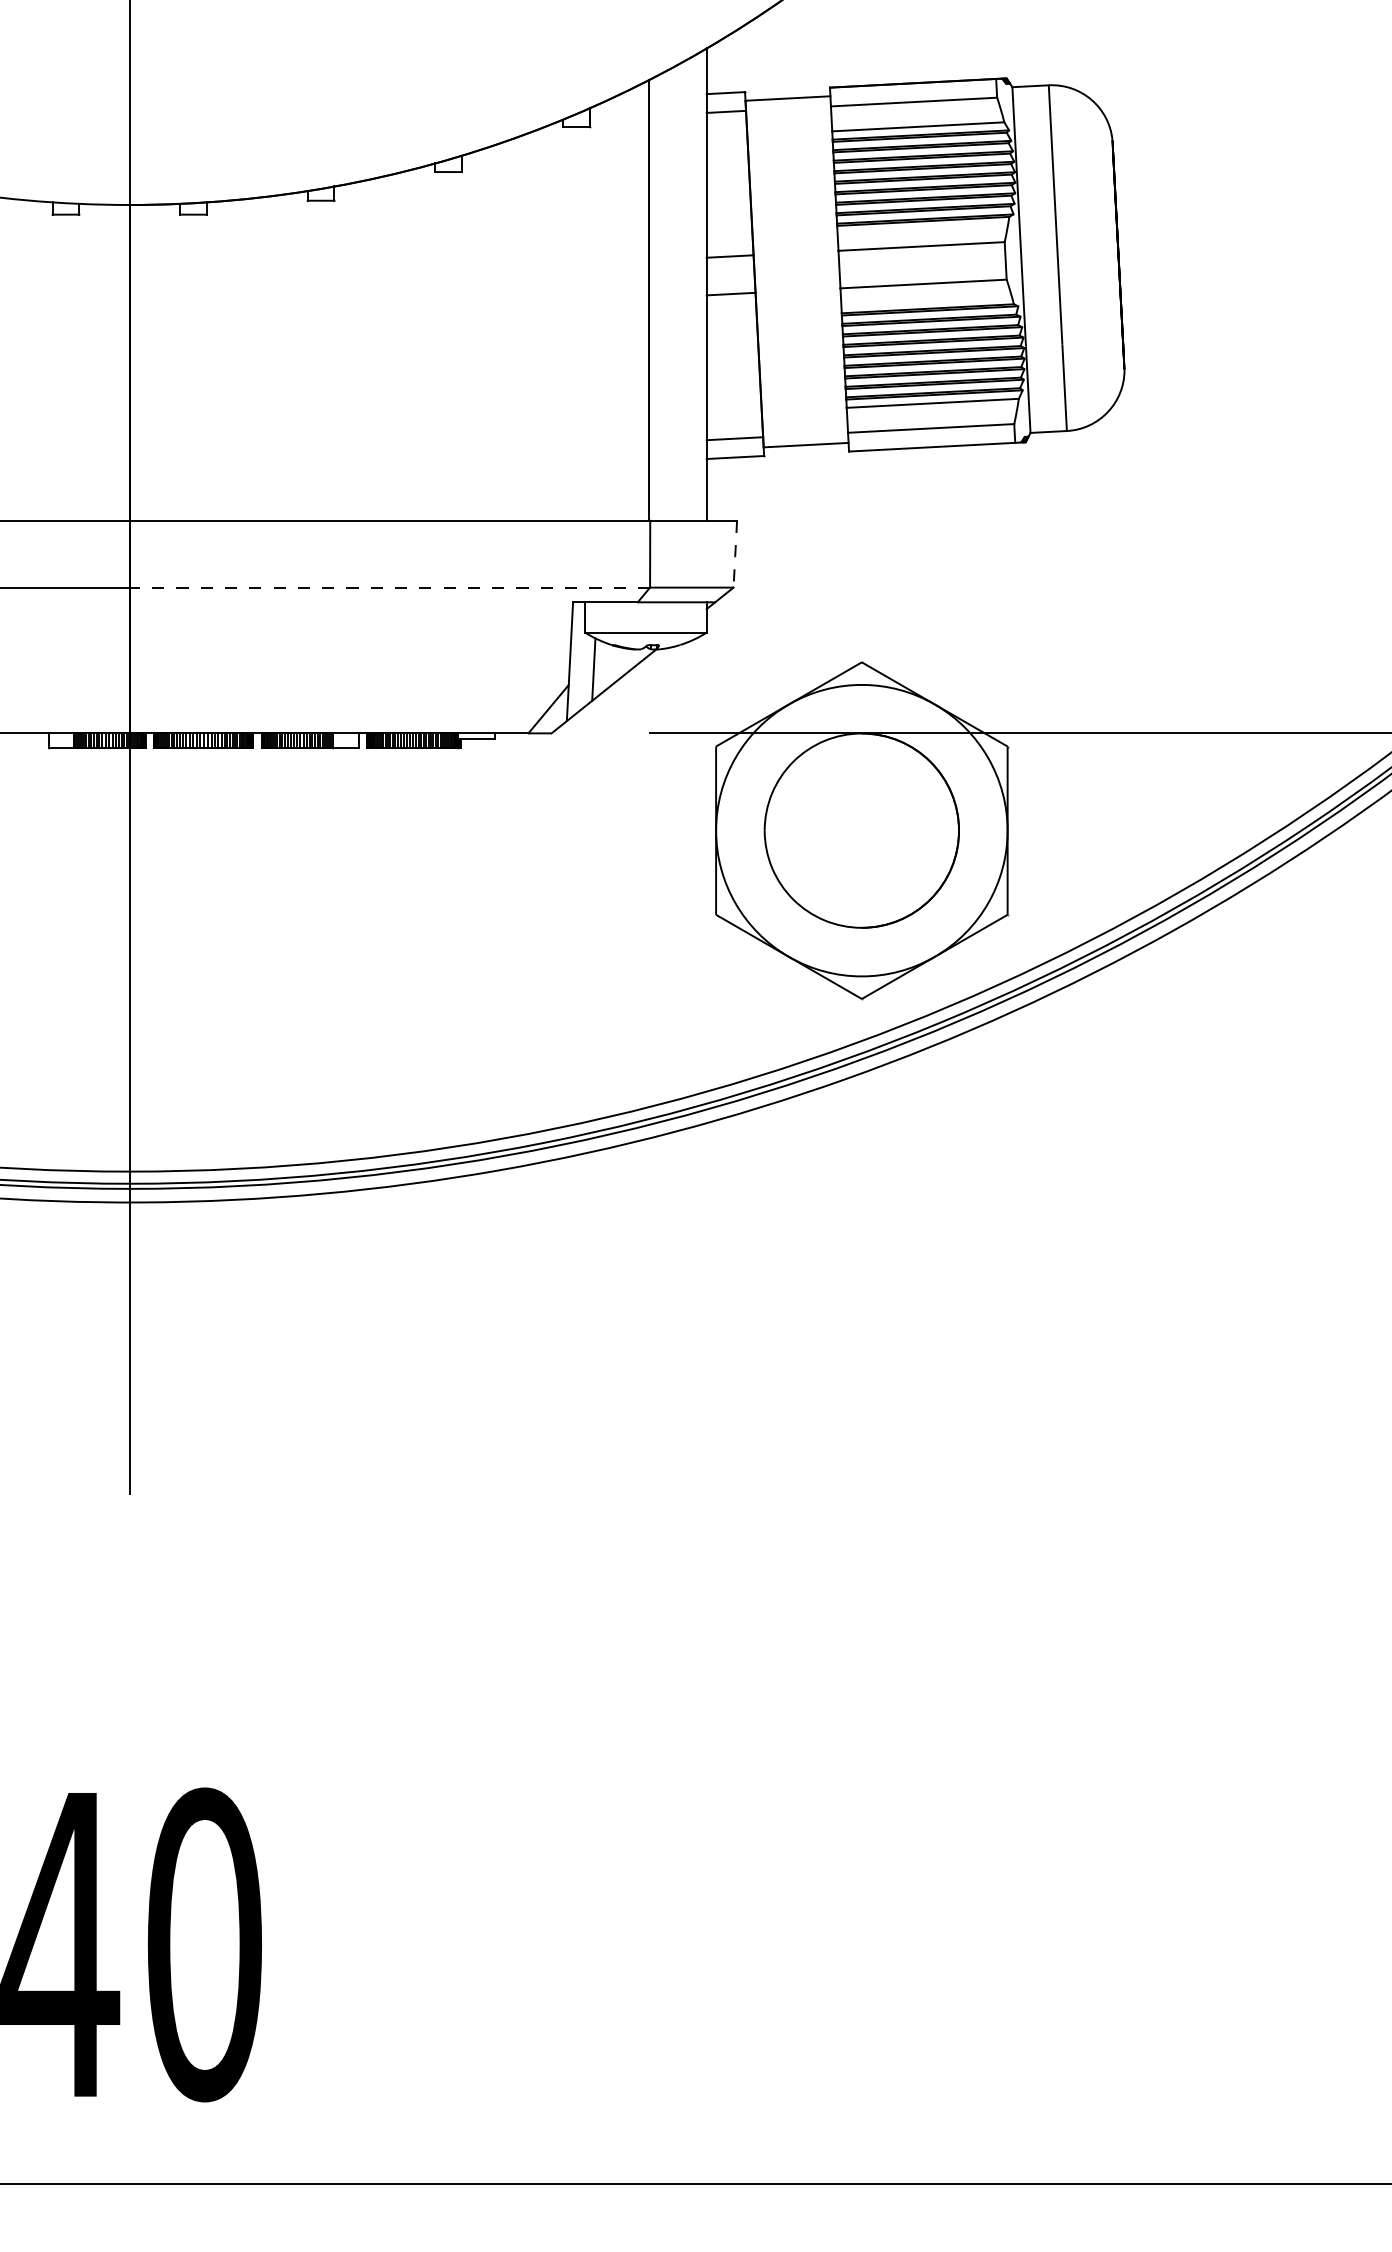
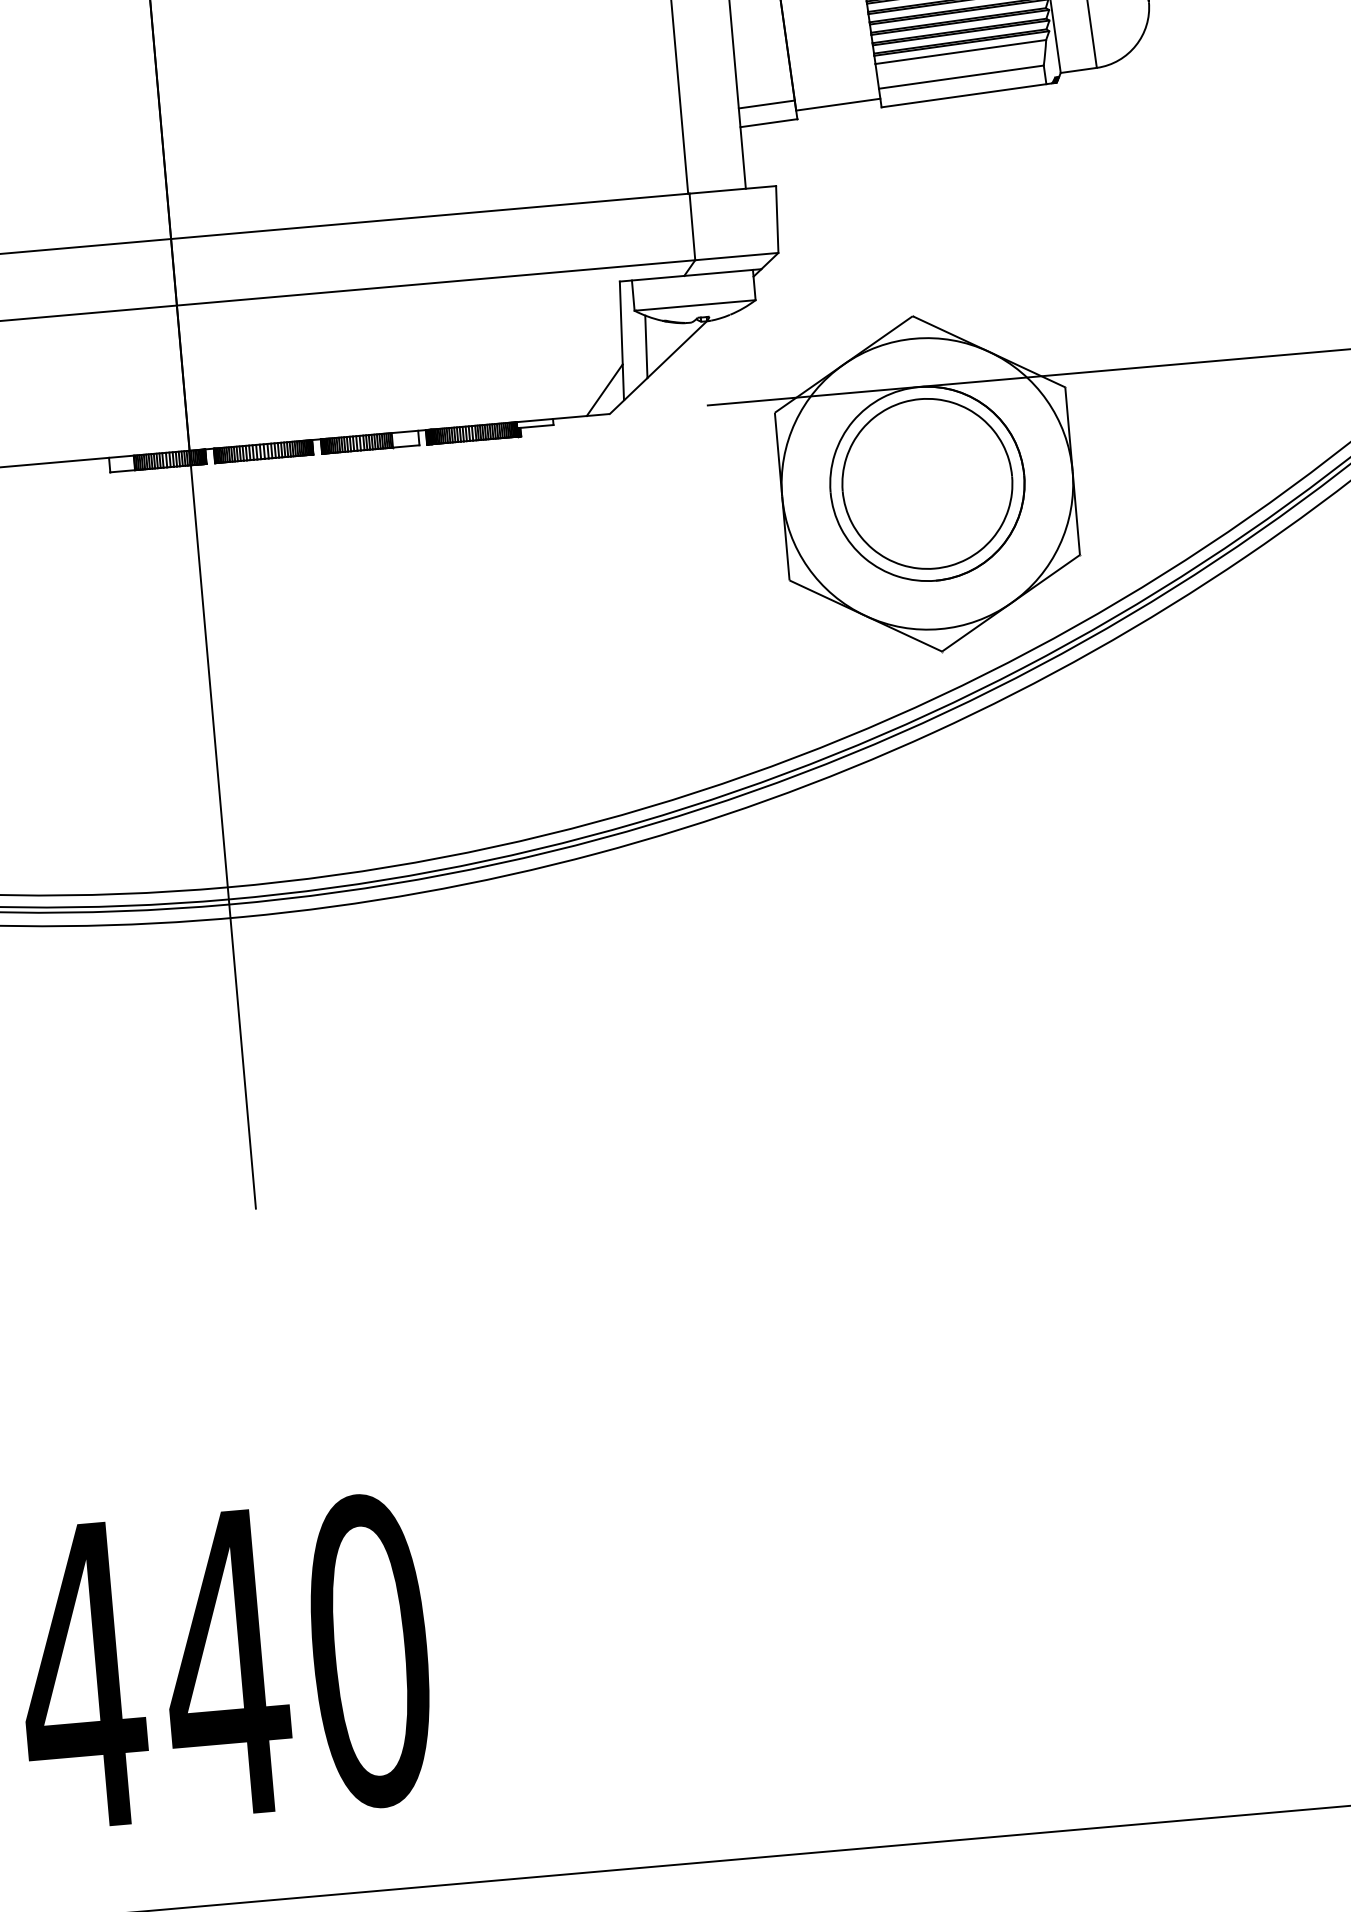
line: (735, 554) -> (777, 219), dashed -> solid
line: (389, 587) -> (435, 282), dashed -> solid
part: (861, 830) -> (927, 483), added

